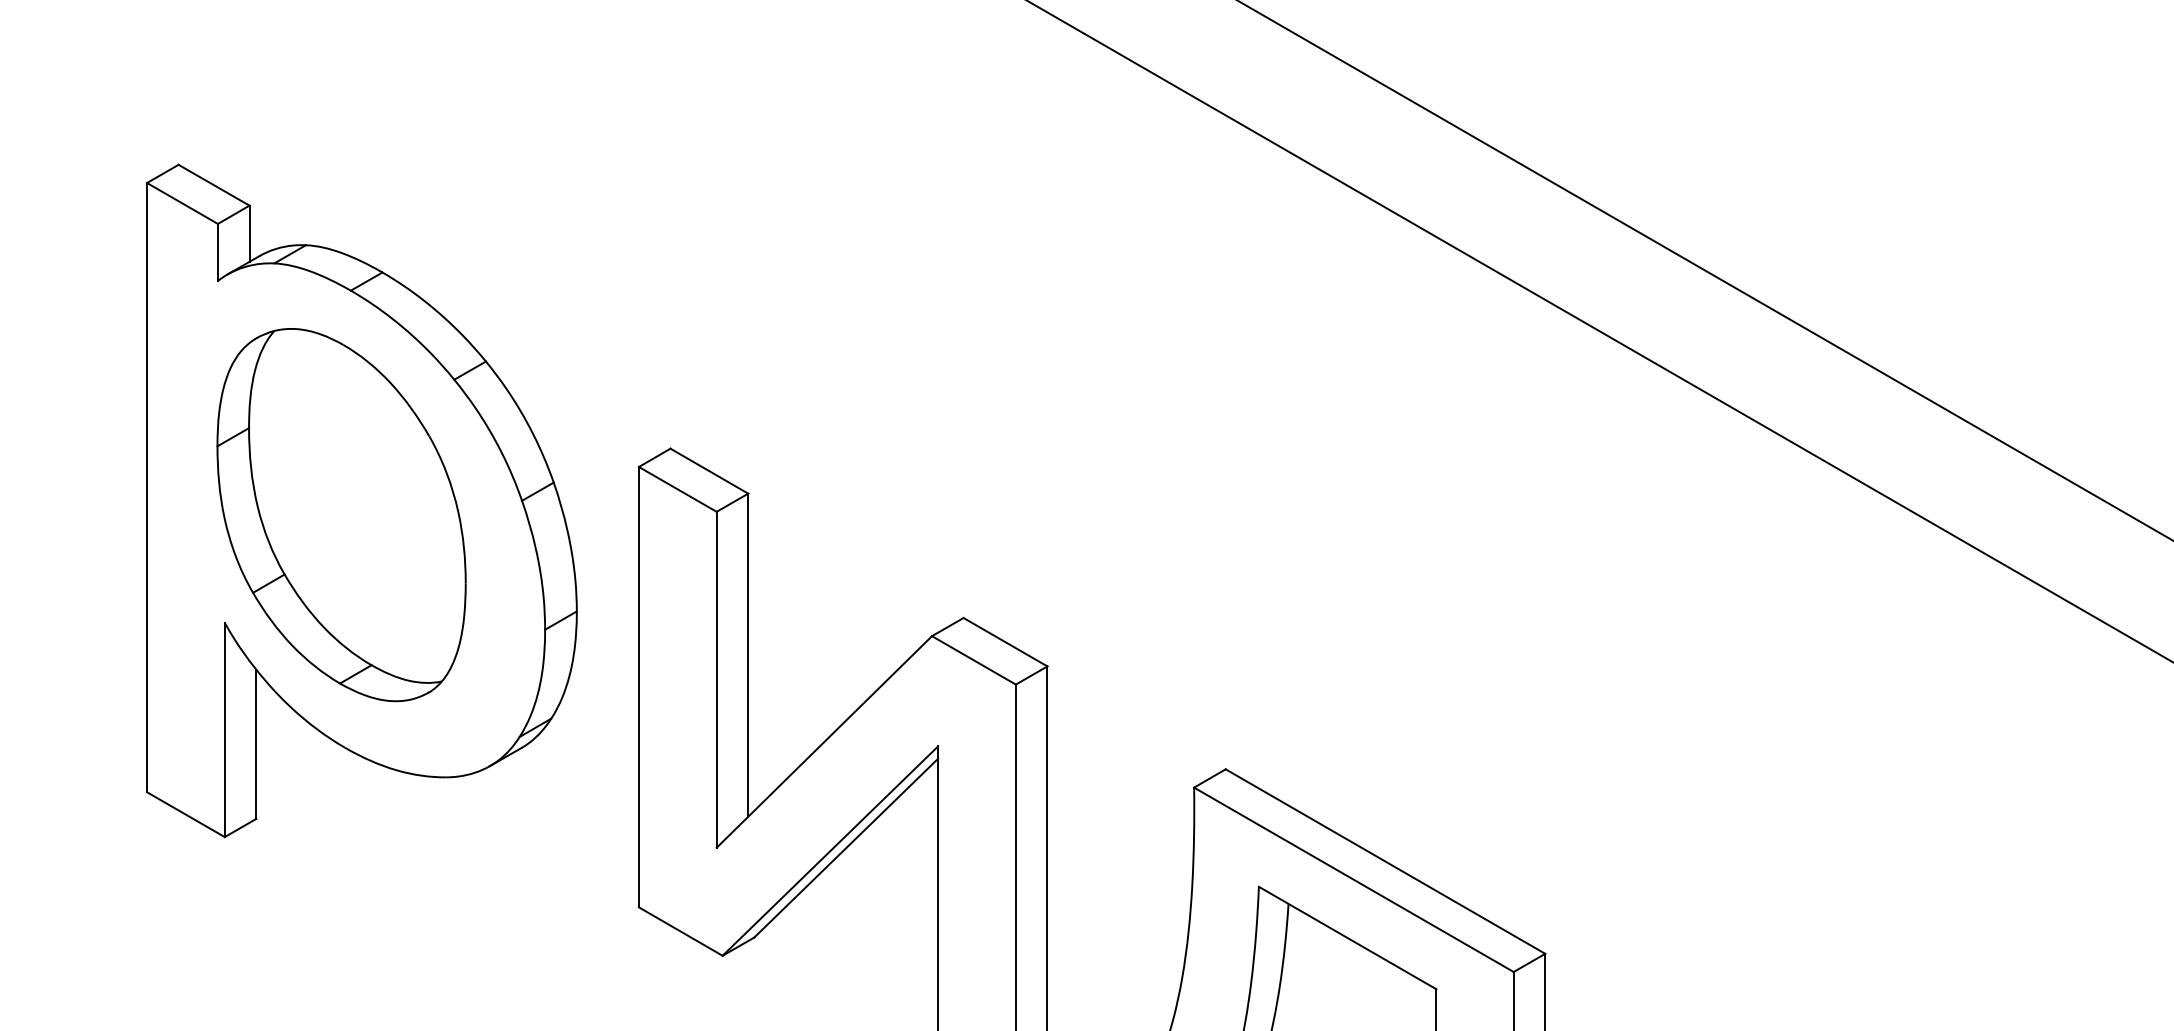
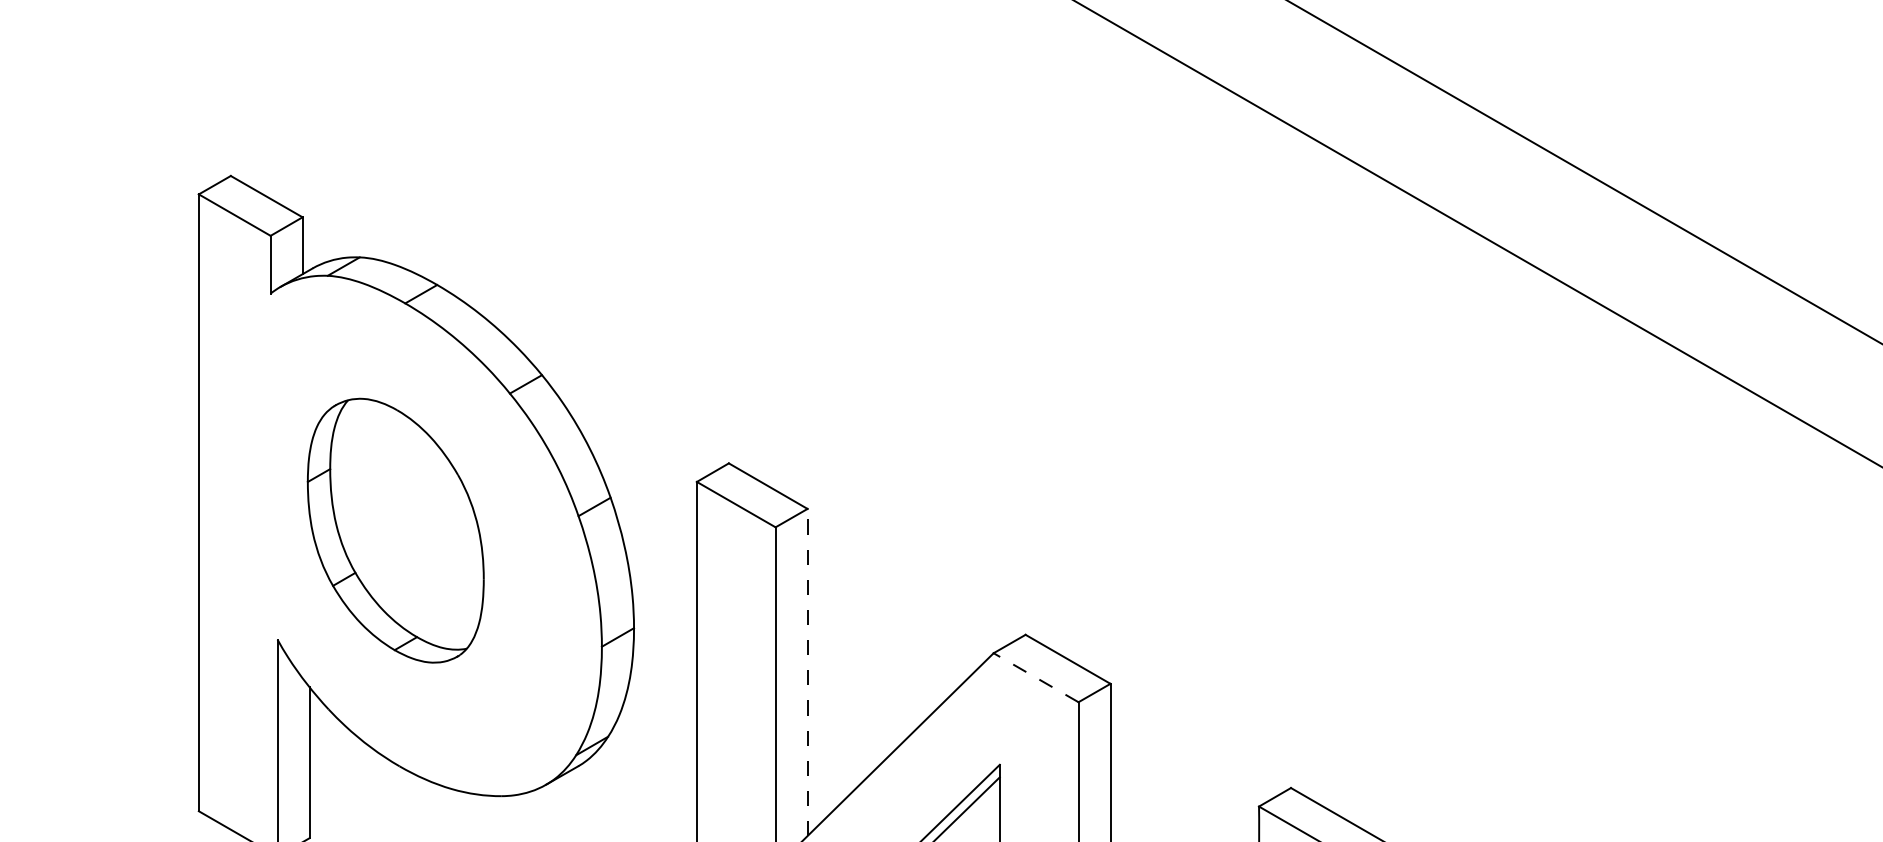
part: (341, 515) -> (395, 531), size x0.7
line: (748, 655) -> (807, 672), solid -> dashed
line: (973, 660) -> (1035, 677), solid -> dashed

